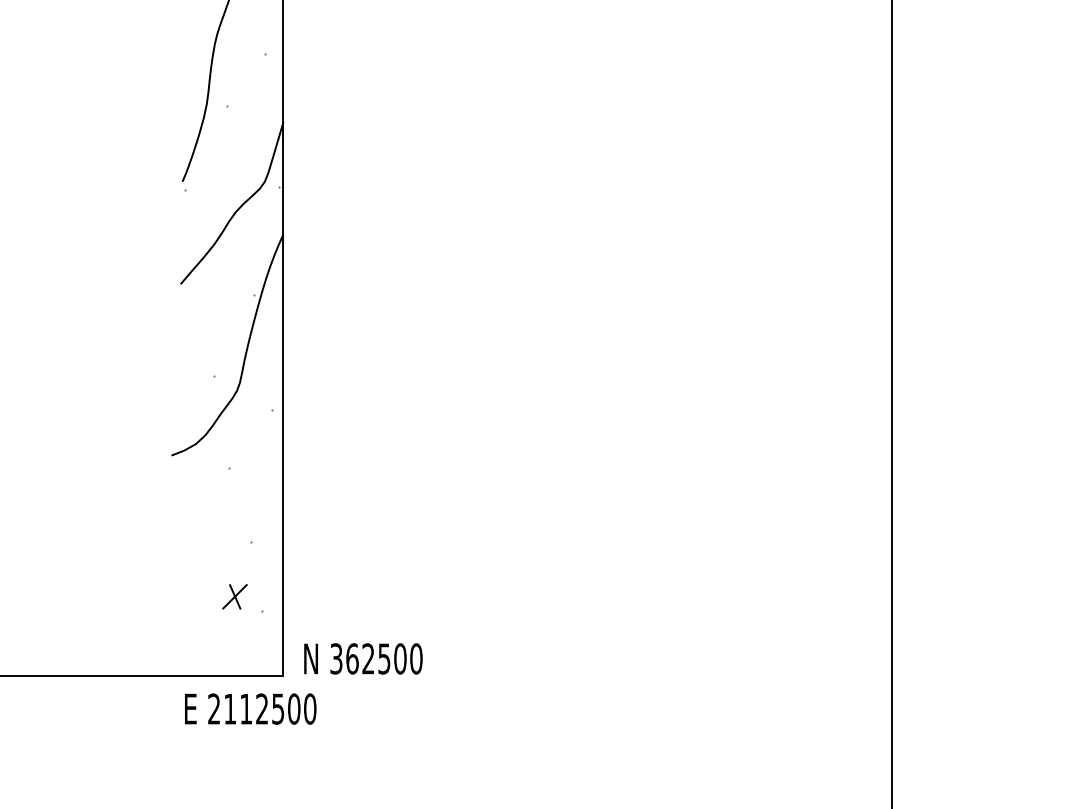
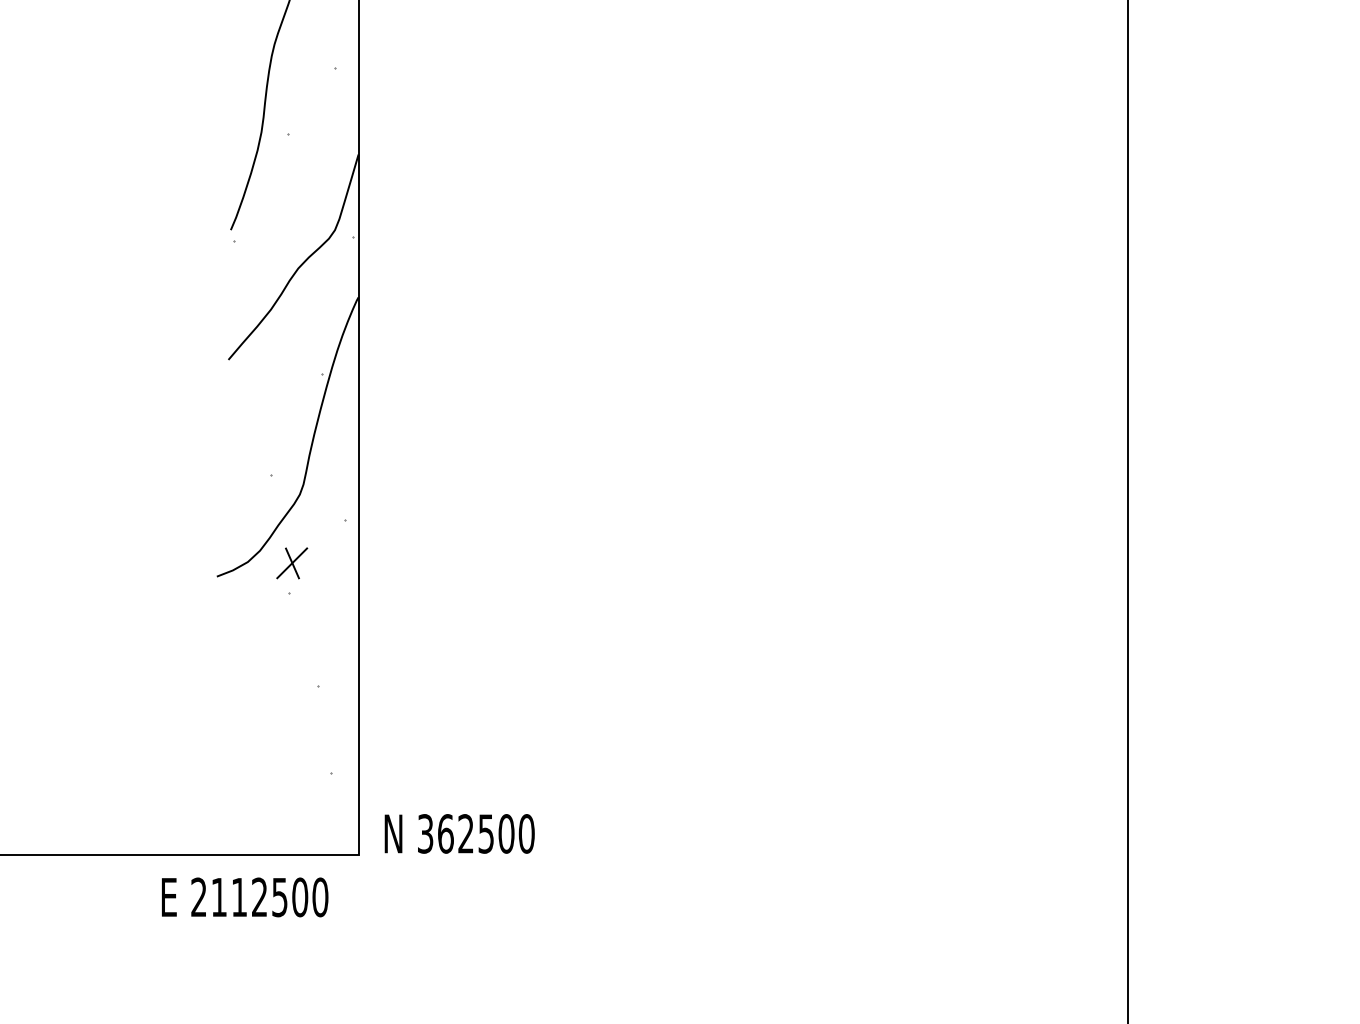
part: (235, 596) -> (292, 563), moved
text: (251, 709) -> (245, 897), moved

